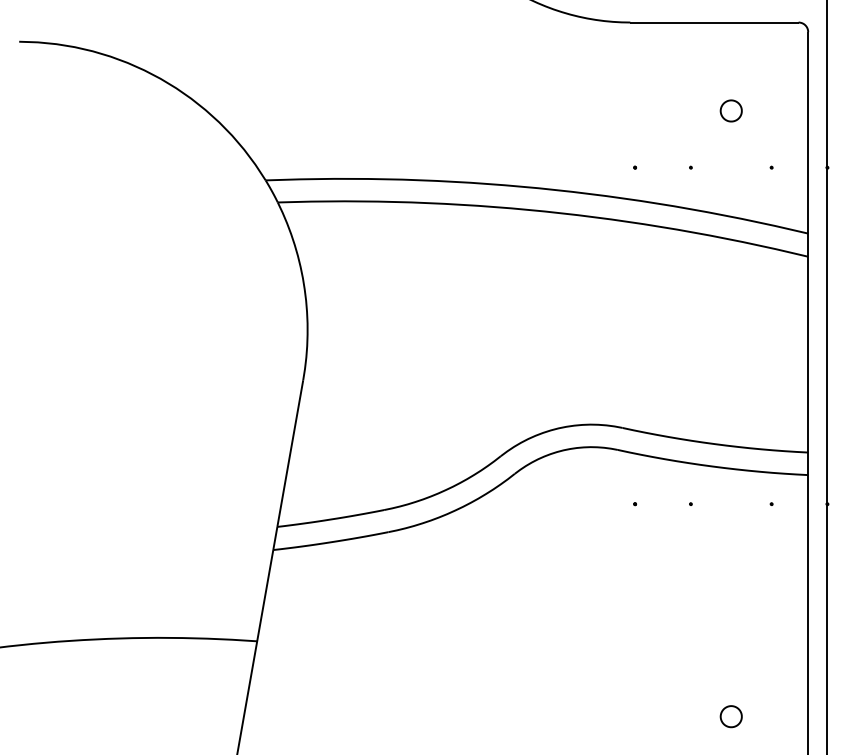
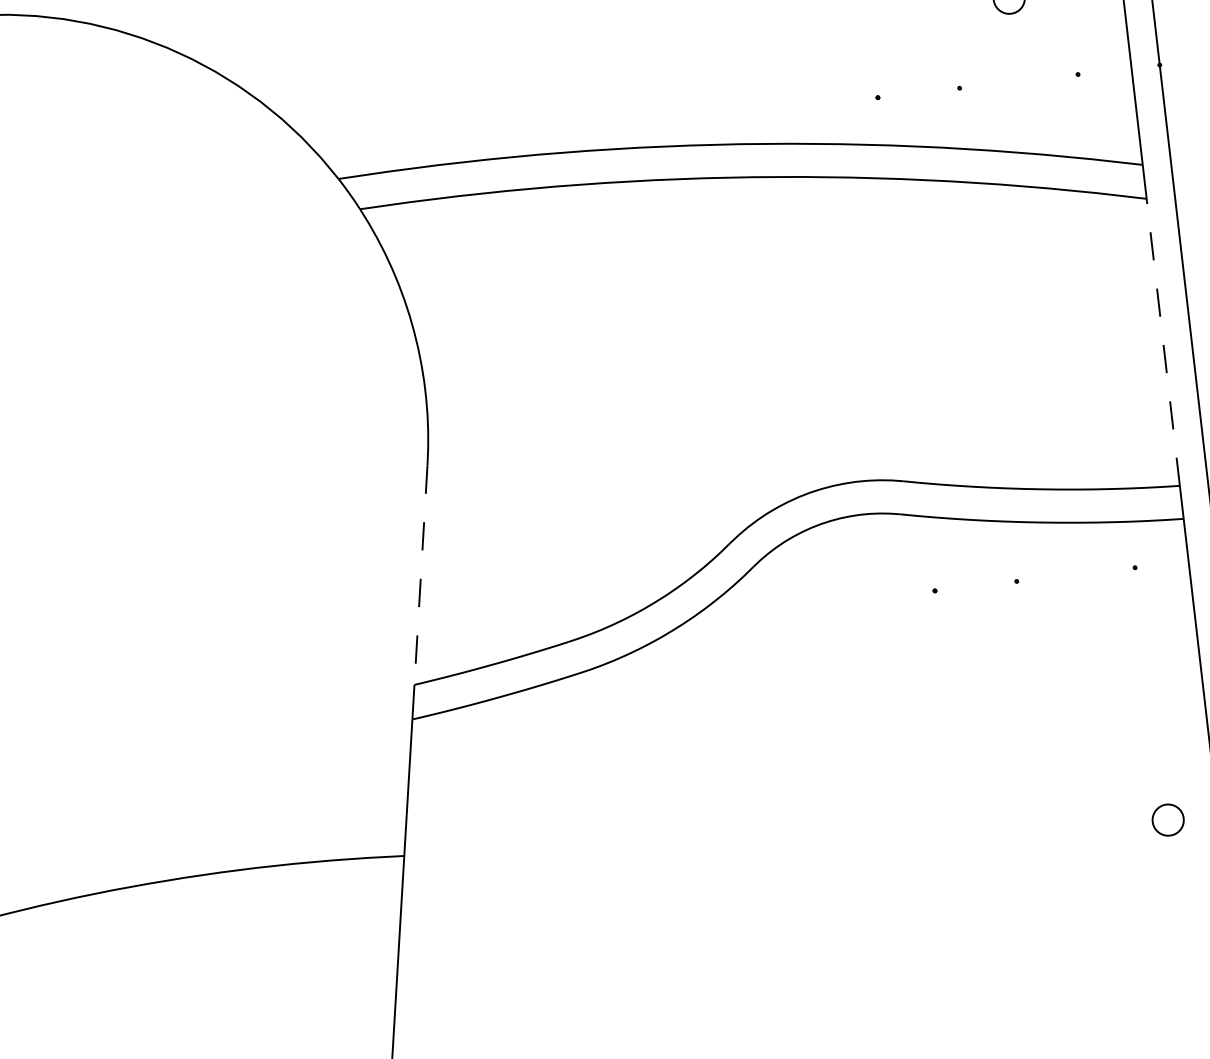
line: (808, 354) -> (1163, 342), solid -> dashed
line: (290, 454) -> (421, 576), solid -> dashed
part: (730, 716) -> (1167, 819), moved

